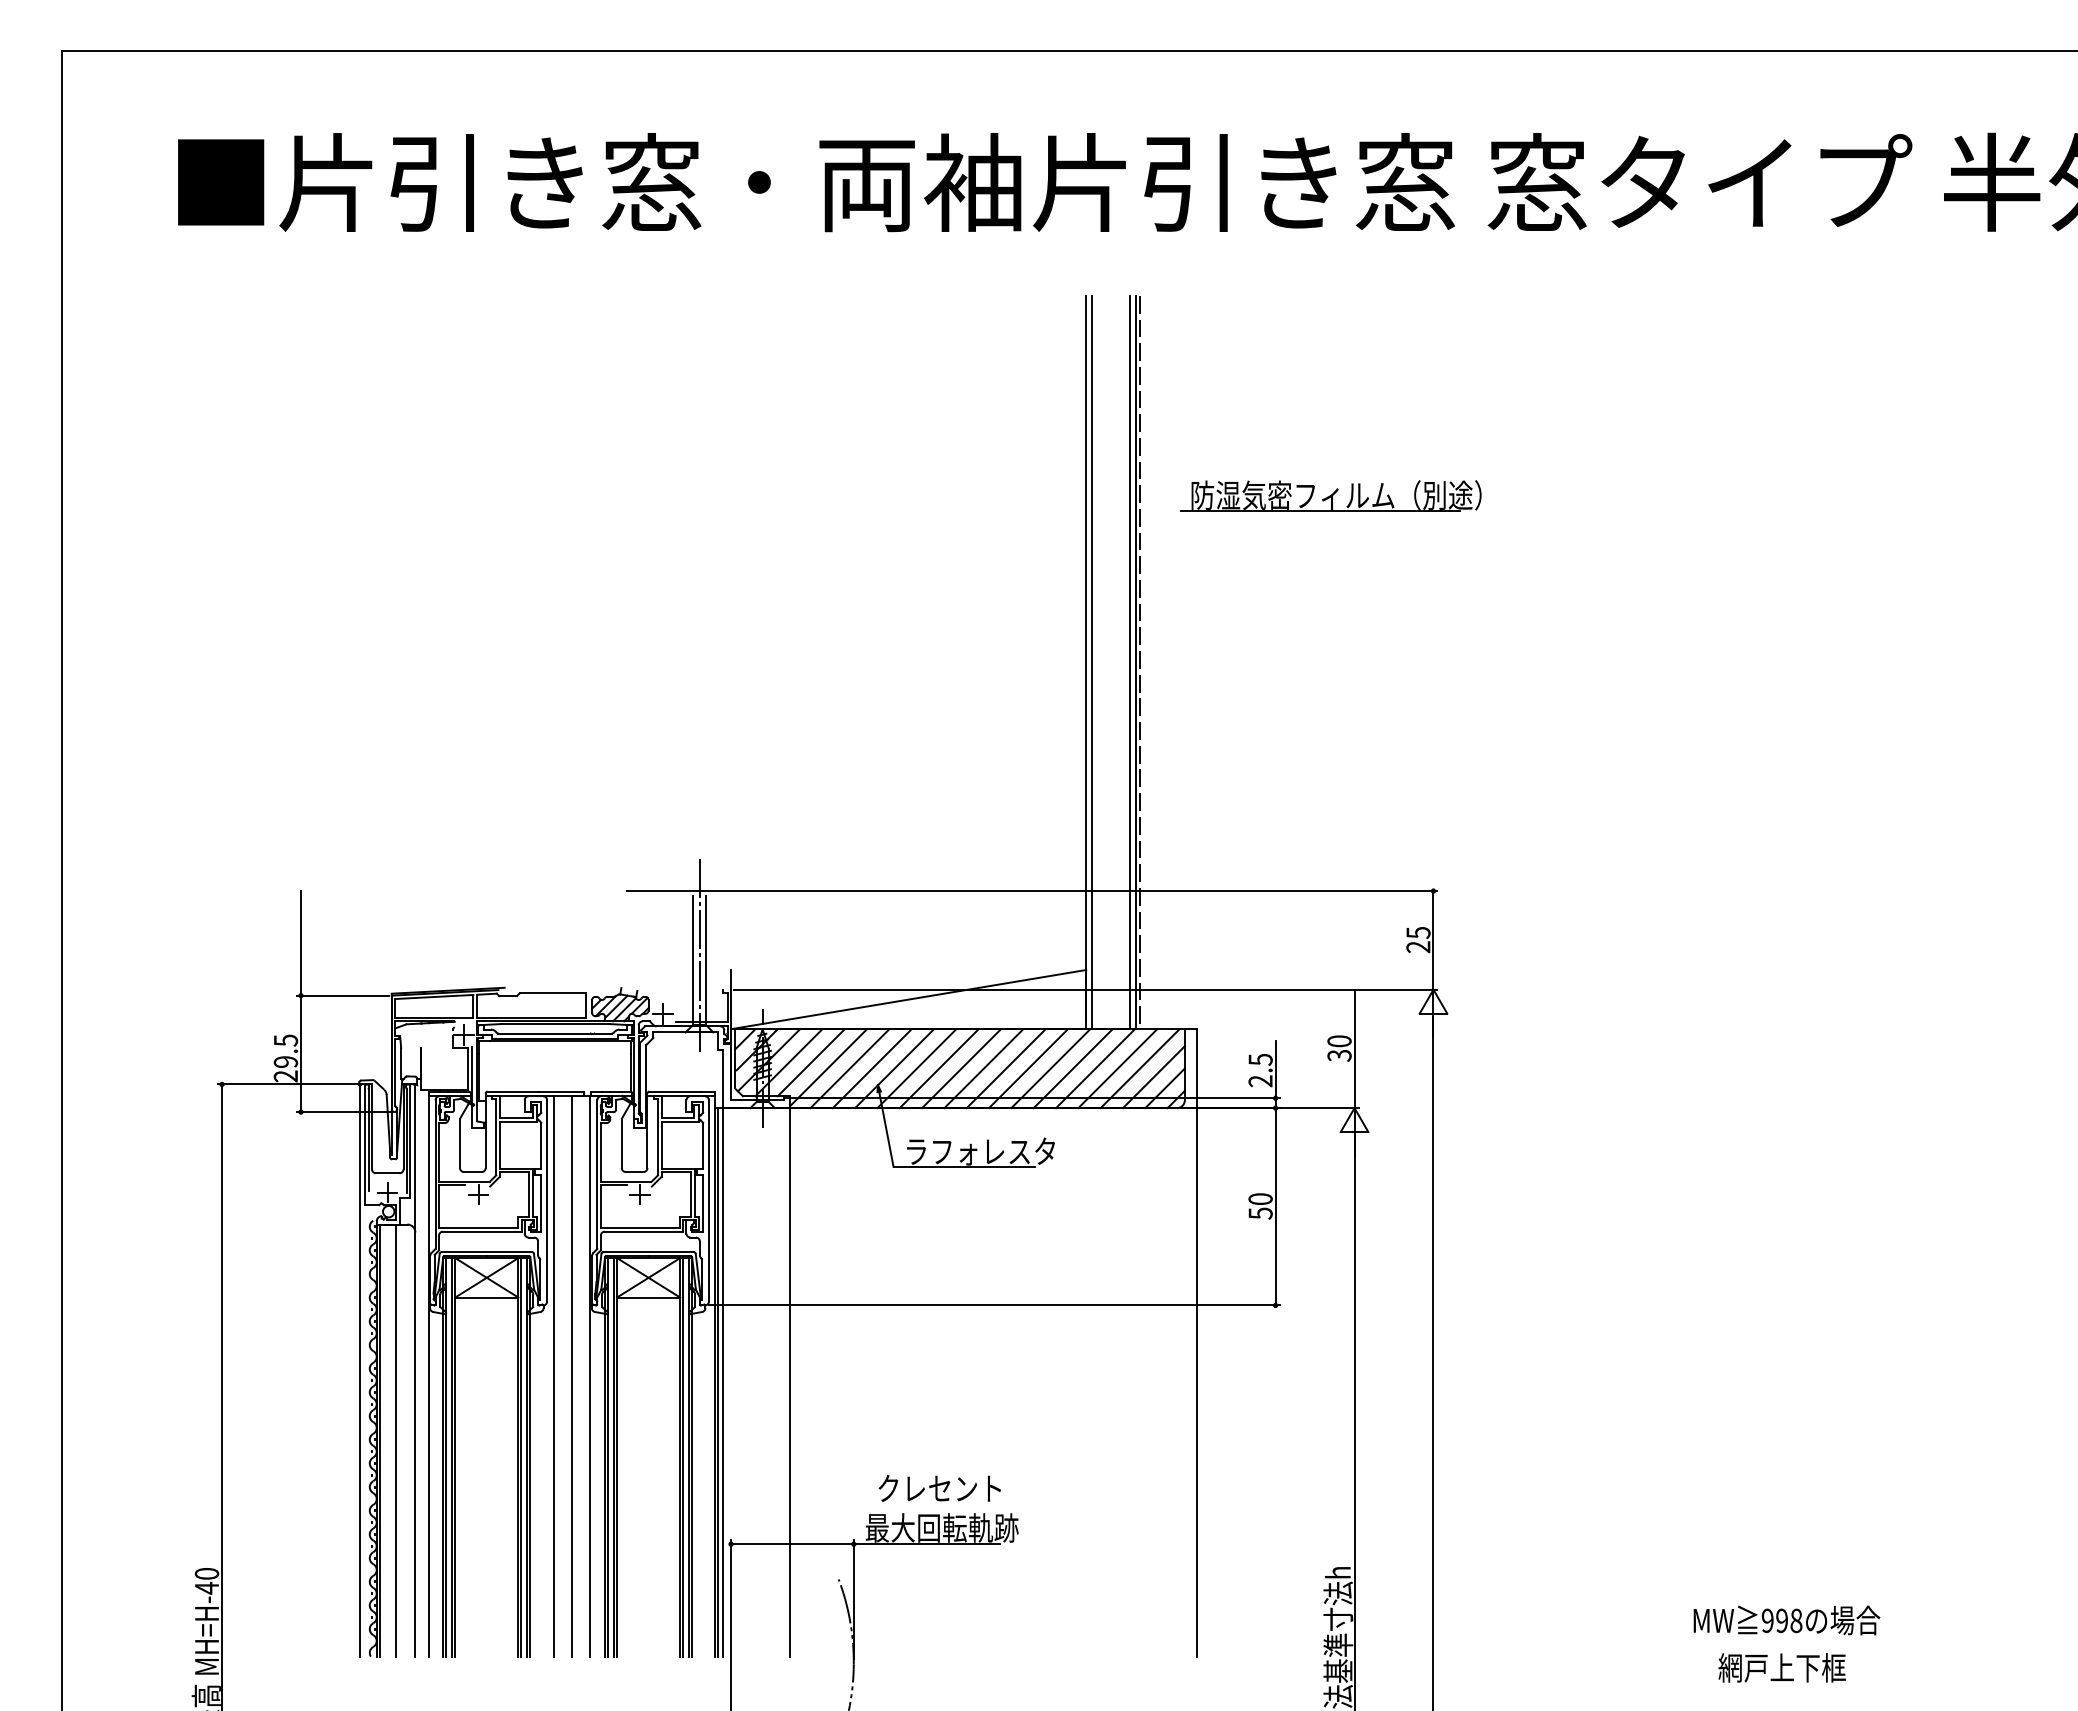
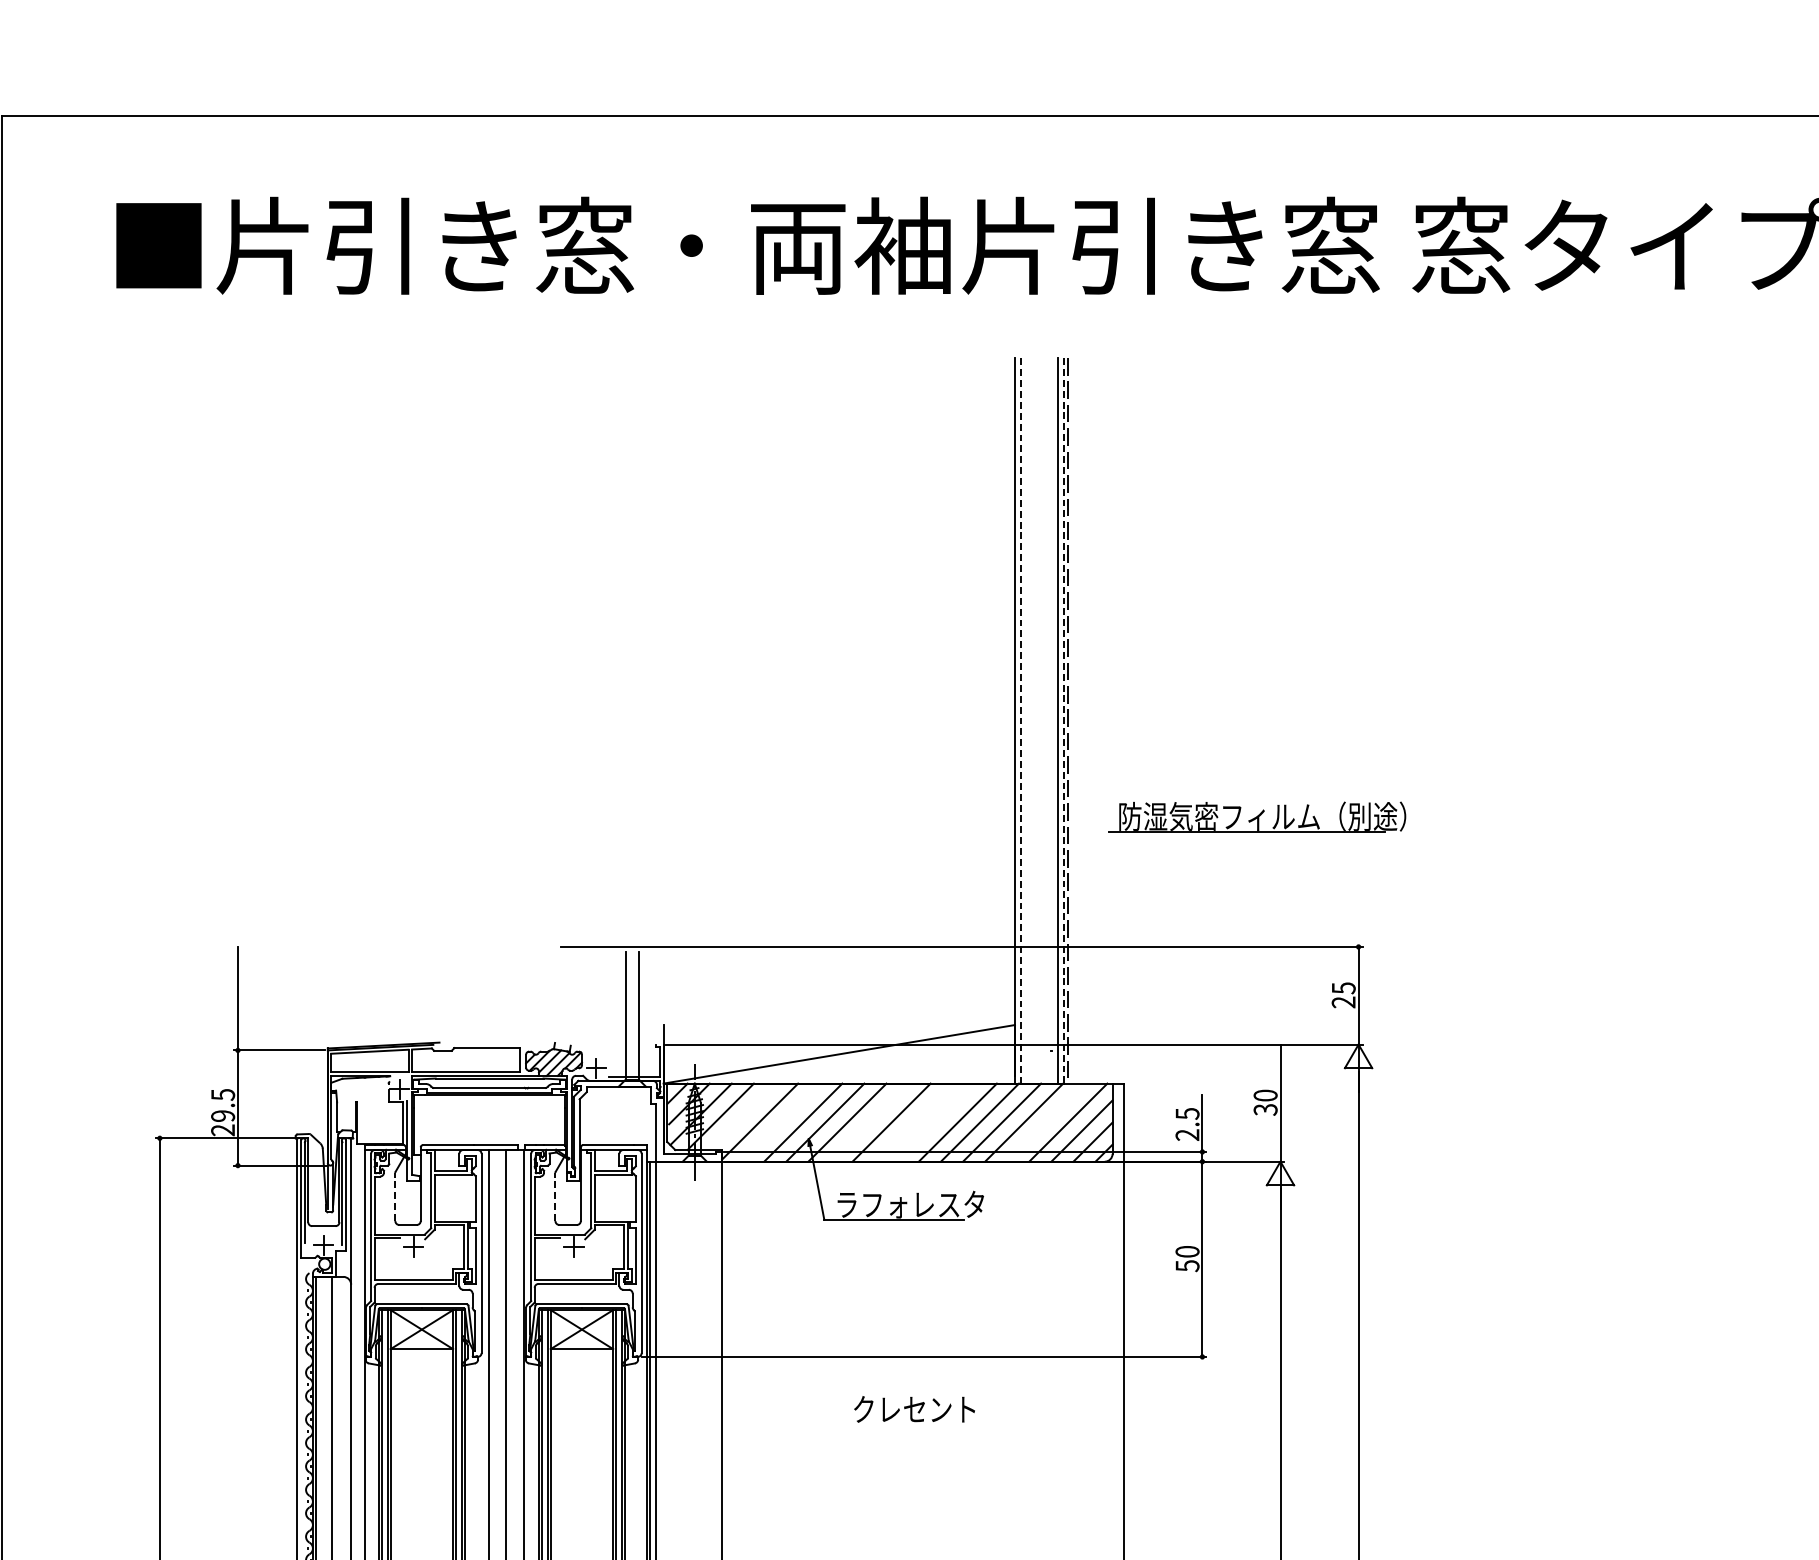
part: (1330, 495) -> (1256, 816), moved
line: (1092, 662) -> (1021, 720), solid -> dashed
line: (1135, 662) -> (1063, 720), solid -> dashed
line: (699, 953) -> (632, 1008), removed
line: (810, 1062) -> (742, 1116), removed
line: (849, 1068) -> (780, 1122), removed
line: (938, 1068) -> (868, 1122), removed
line: (983, 1068) -> (913, 1122), removed
line: (1005, 1068) -> (935, 1122), removed
line: (1117, 1068) -> (1045, 1122), removed
line: (460, 1143) -> (395, 1196), solid -> dashed
line: (621, 1143) -> (555, 1196), solid -> dashed
text: (939, 1488) -> (914, 1409), moved

